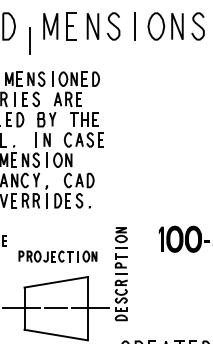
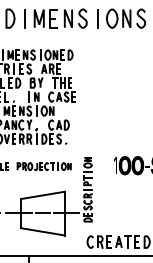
line: (29, 40) -> (24, 18), moved
part: (56, 256) -> (43, 166), moved

